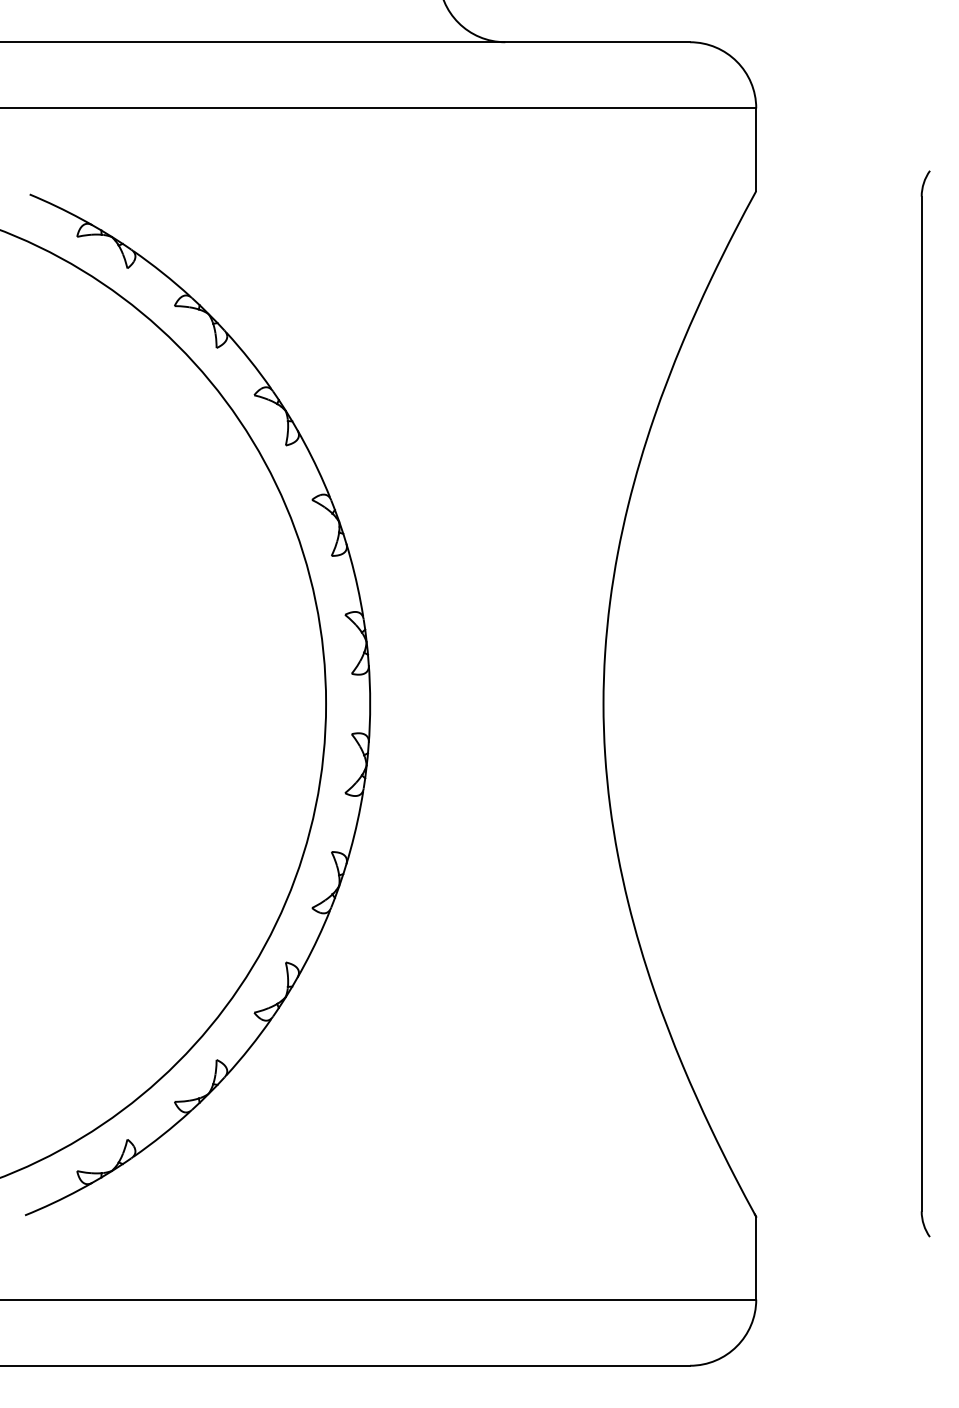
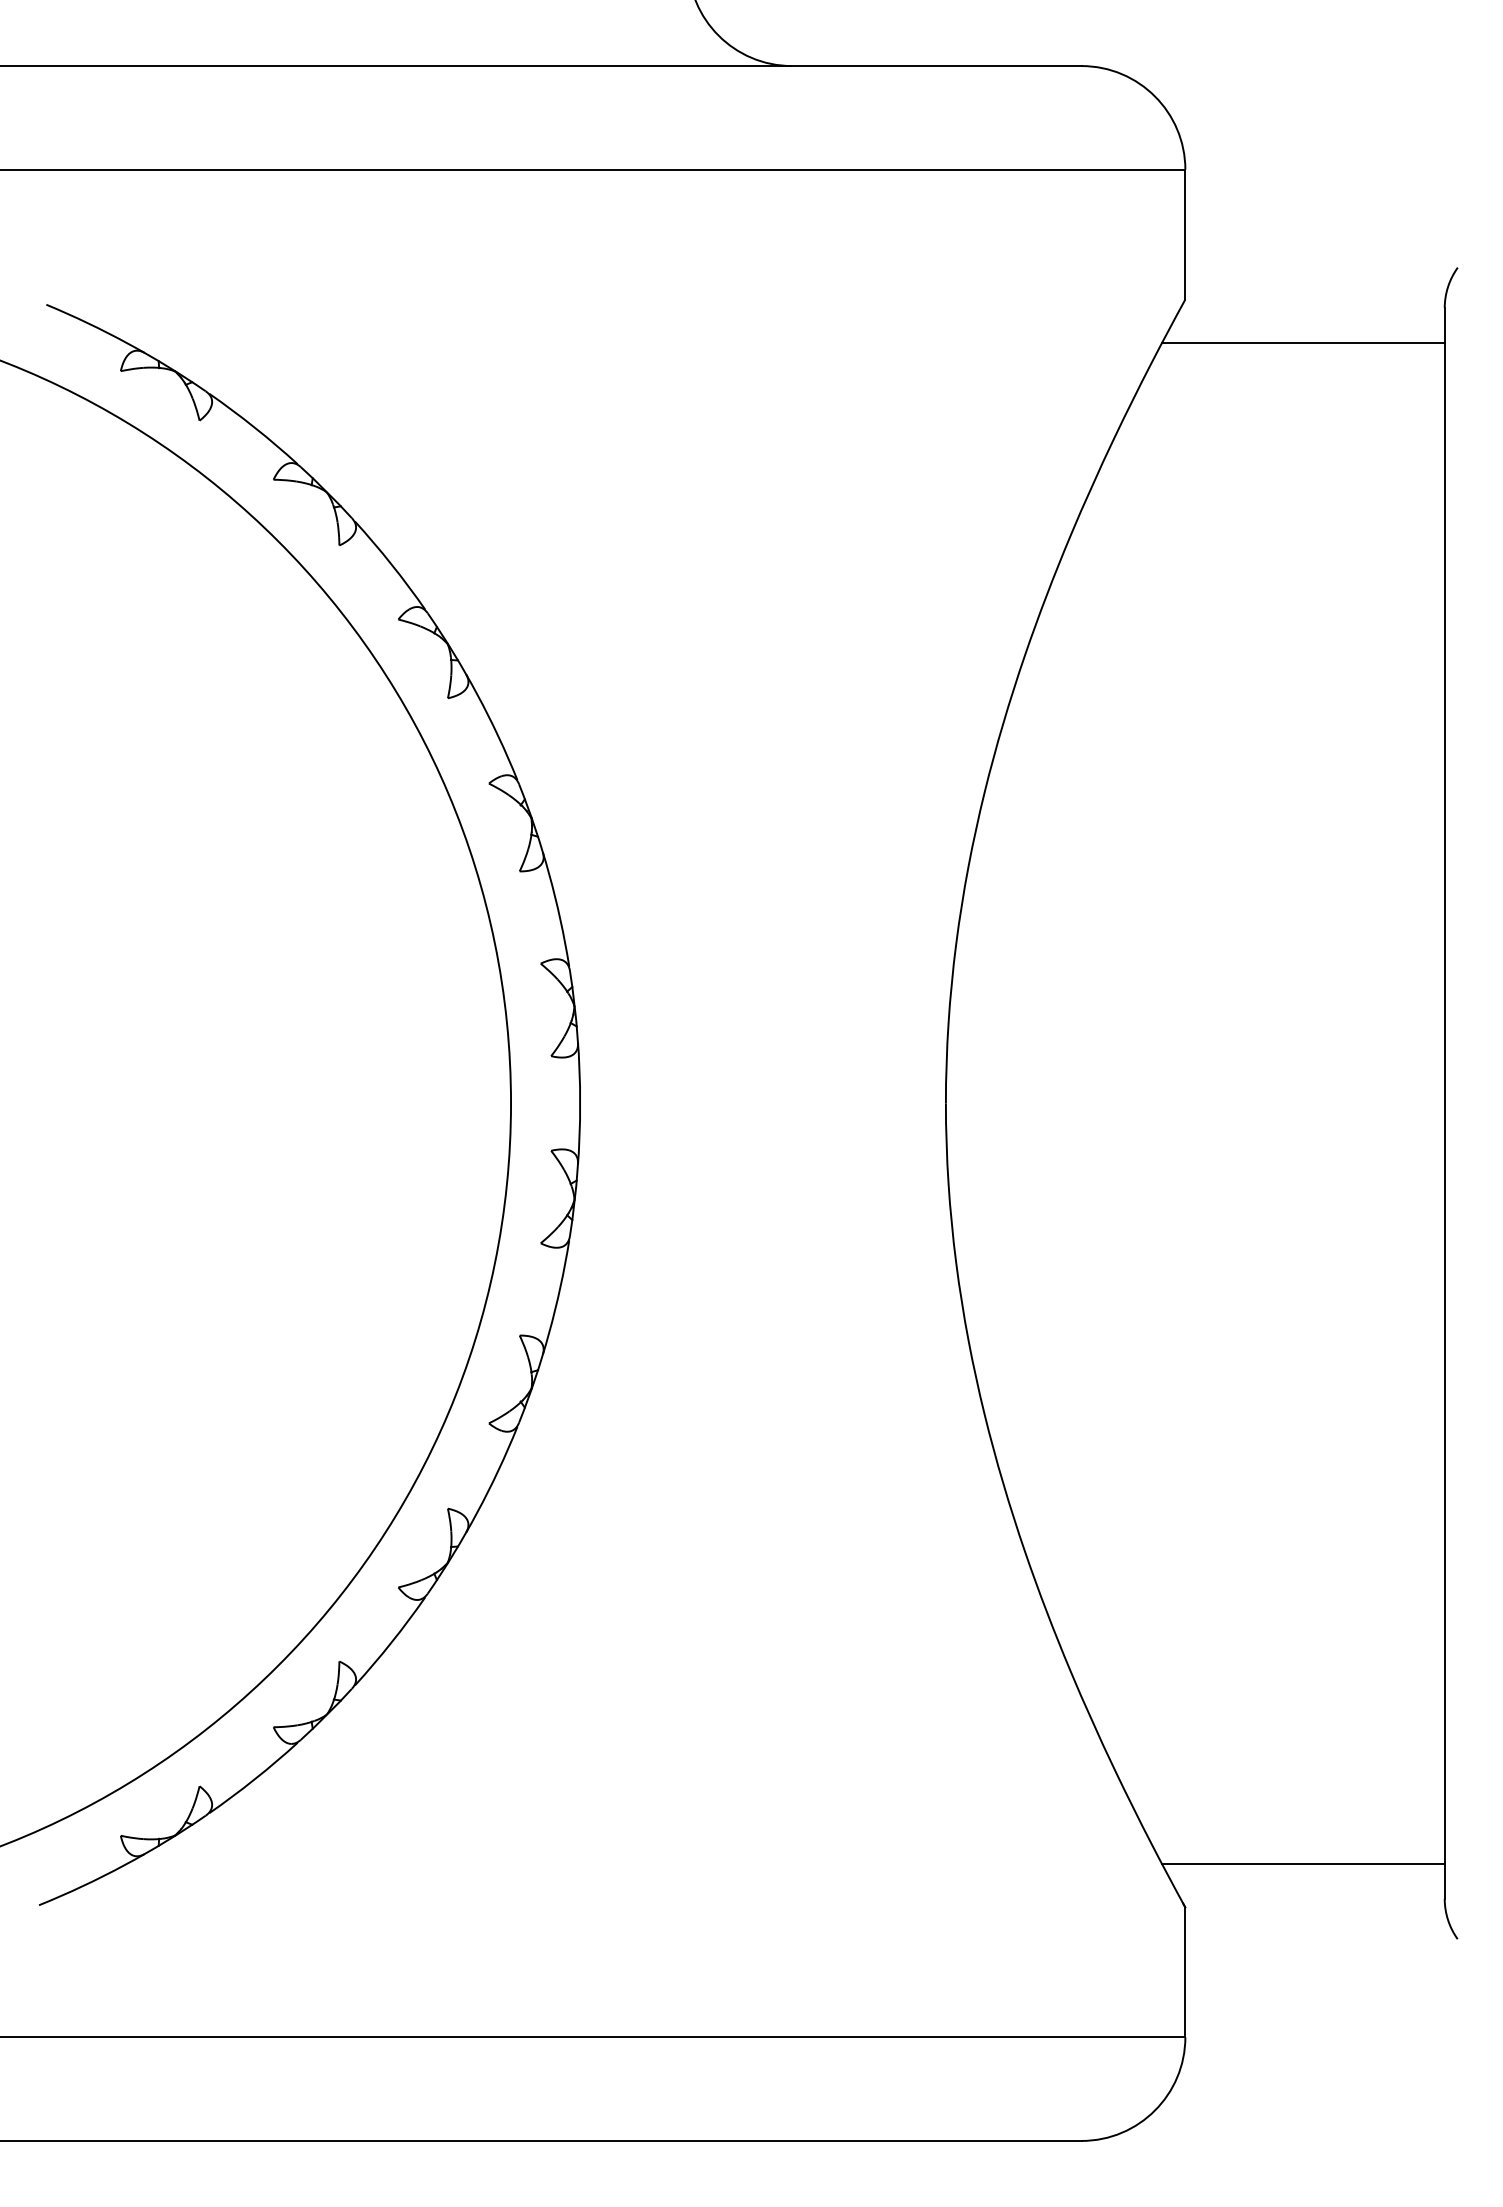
line: (831, 218) -> (1303, 342), added
line: (831, 1189) -> (1303, 1864), added

